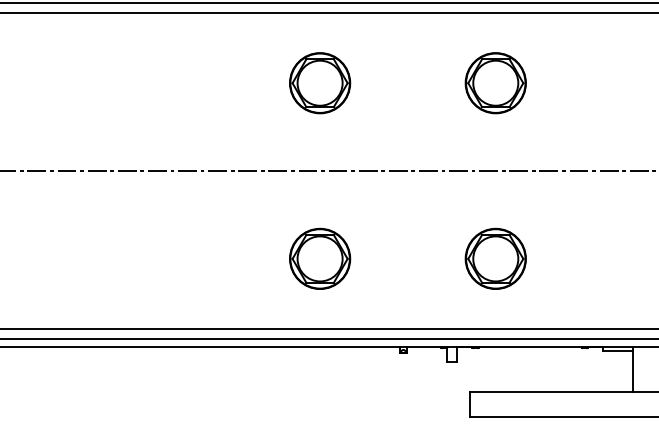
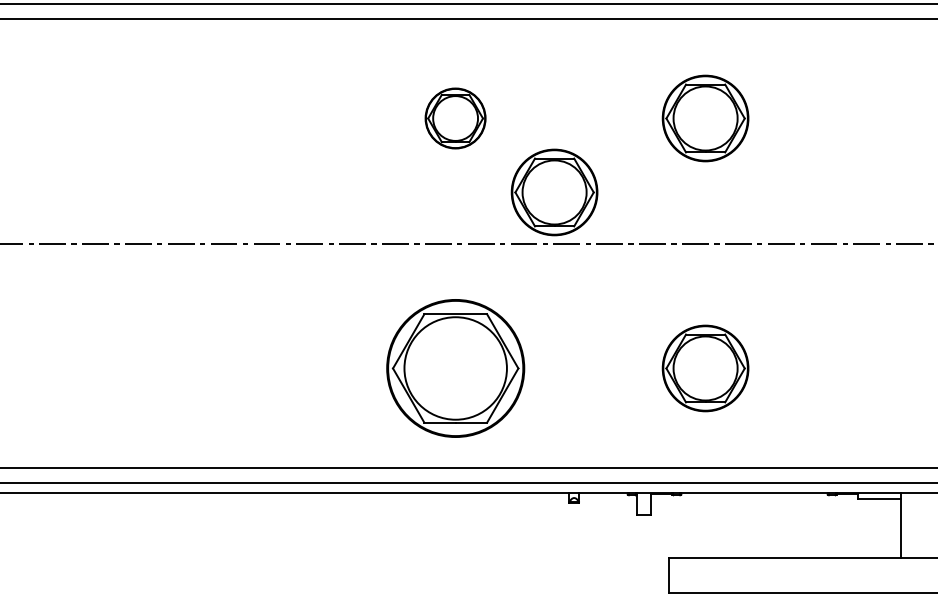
part: (320, 83) -> (455, 118), size x0.7
part: (389, 135) -> (554, 192), added
part: (320, 258) -> (455, 368), size x1.6

